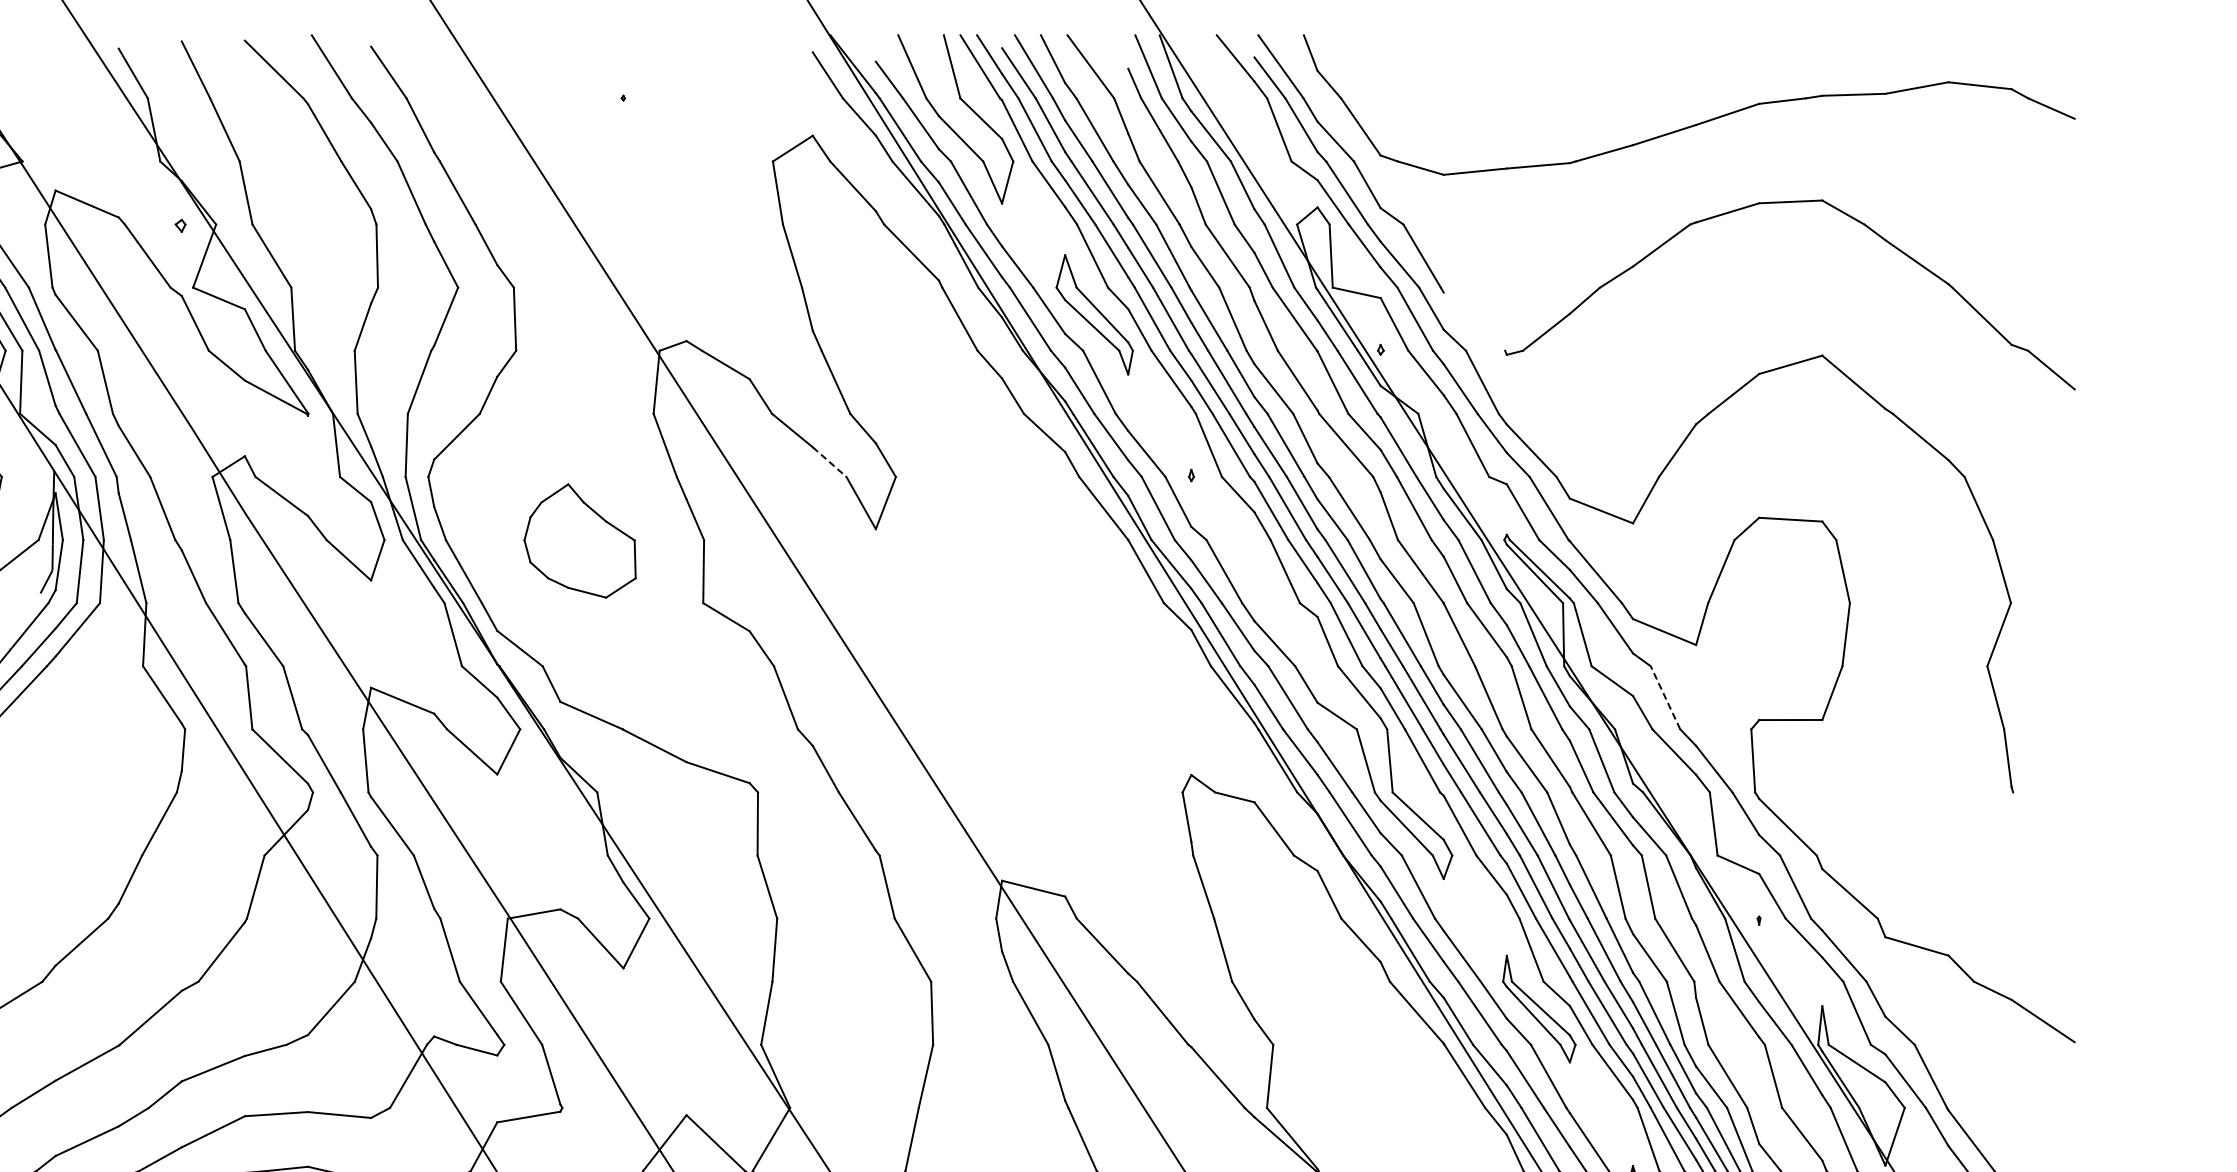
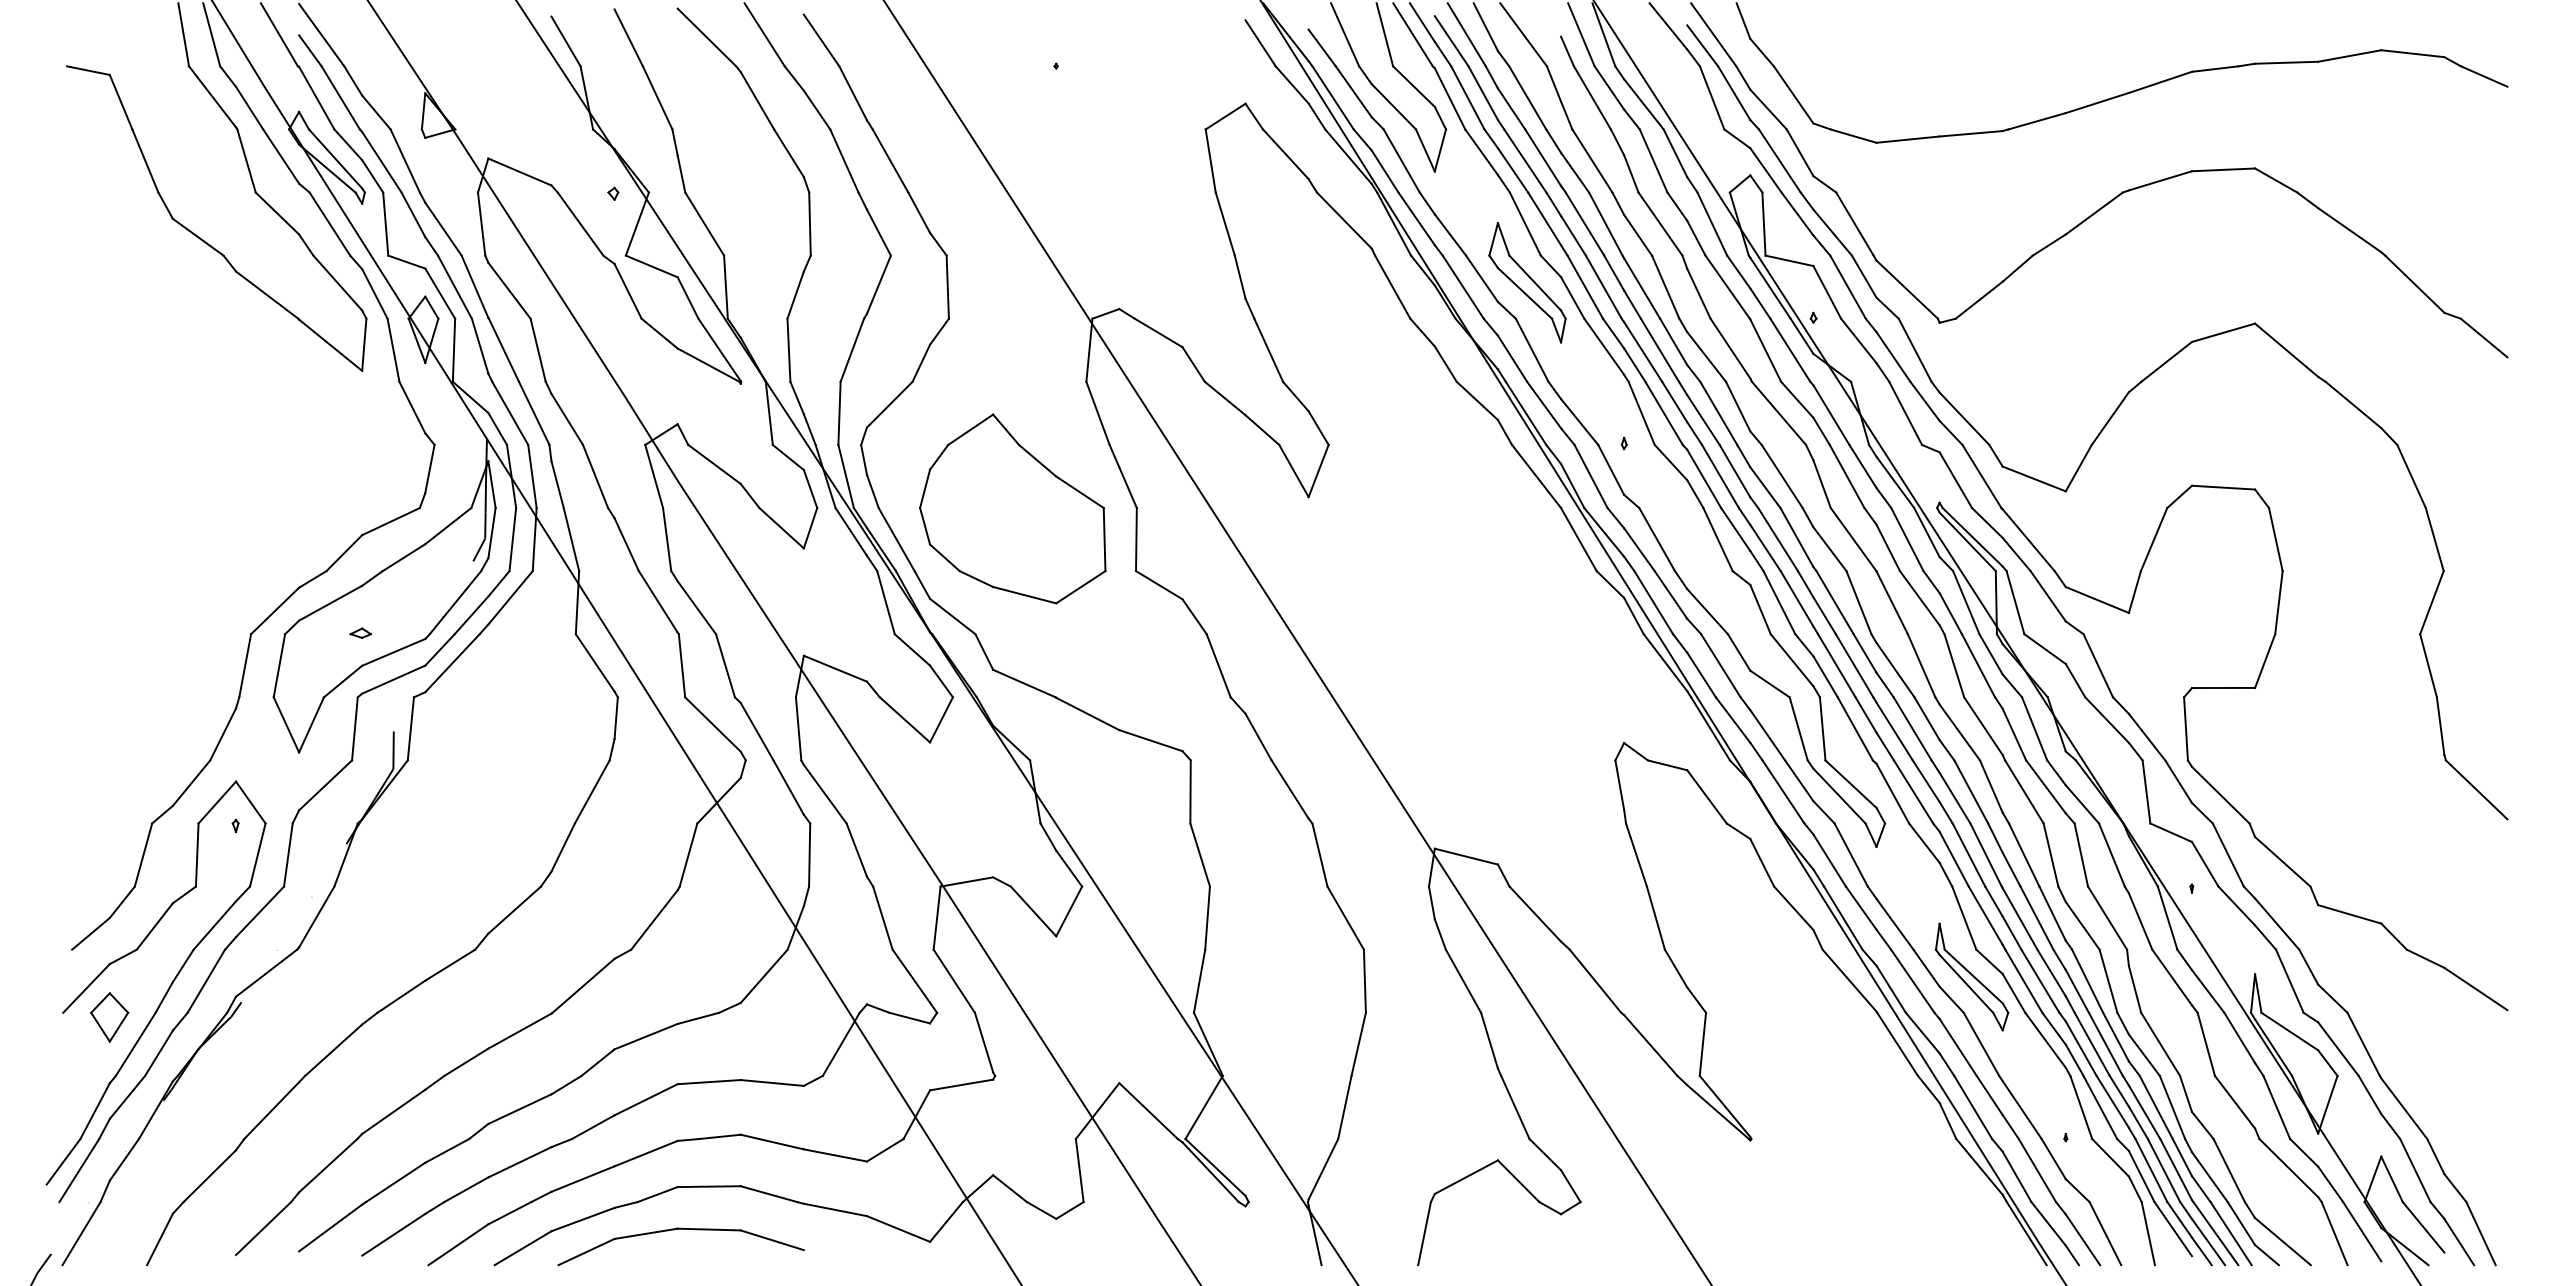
line: (1473, 321) -> (1906, 289), added
line: (829, 462) -> (1262, 430), dashed -> solid
part: (579, 540) -> (1012, 508), size x1.67
line: (1665, 697) -> (2098, 665), dashed -> solid
line: (2043, 821) -> (2476, 789), added

